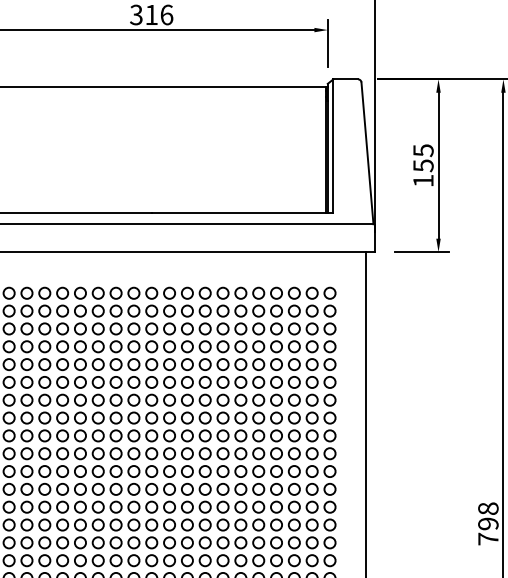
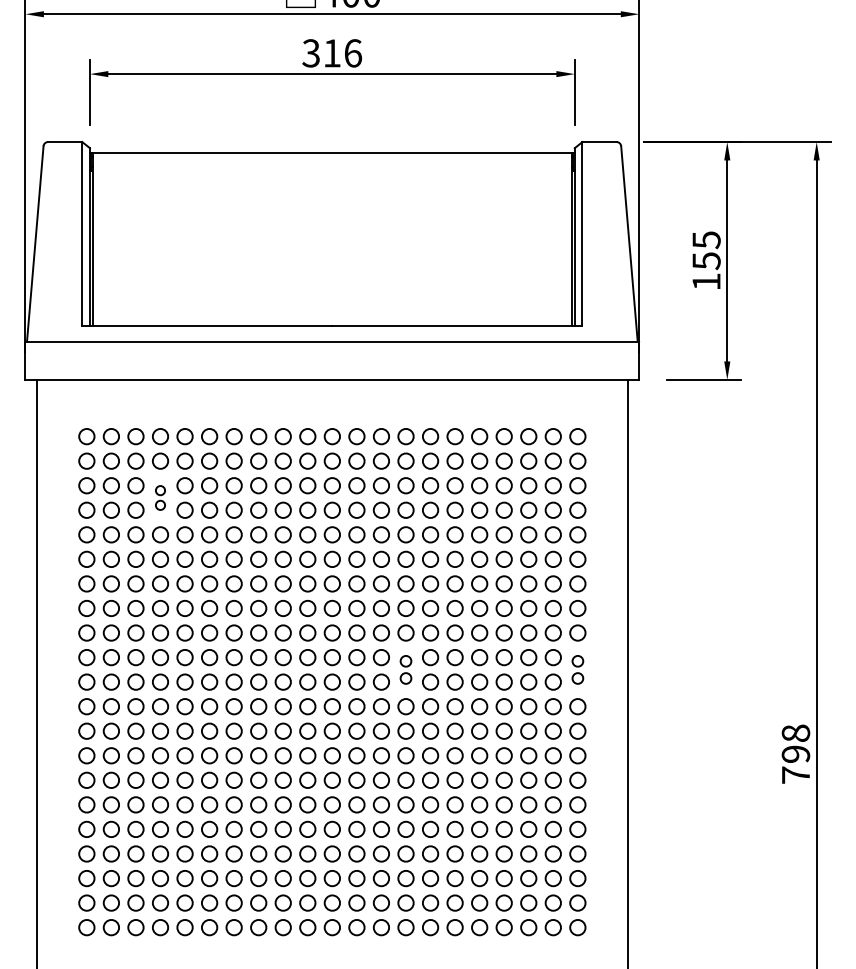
part: (26, 337) -> (160, 497), size x0.6
part: (204, 462) -> (405, 669), size x0.7
part: (329, 462) -> (577, 669), size x0.7

